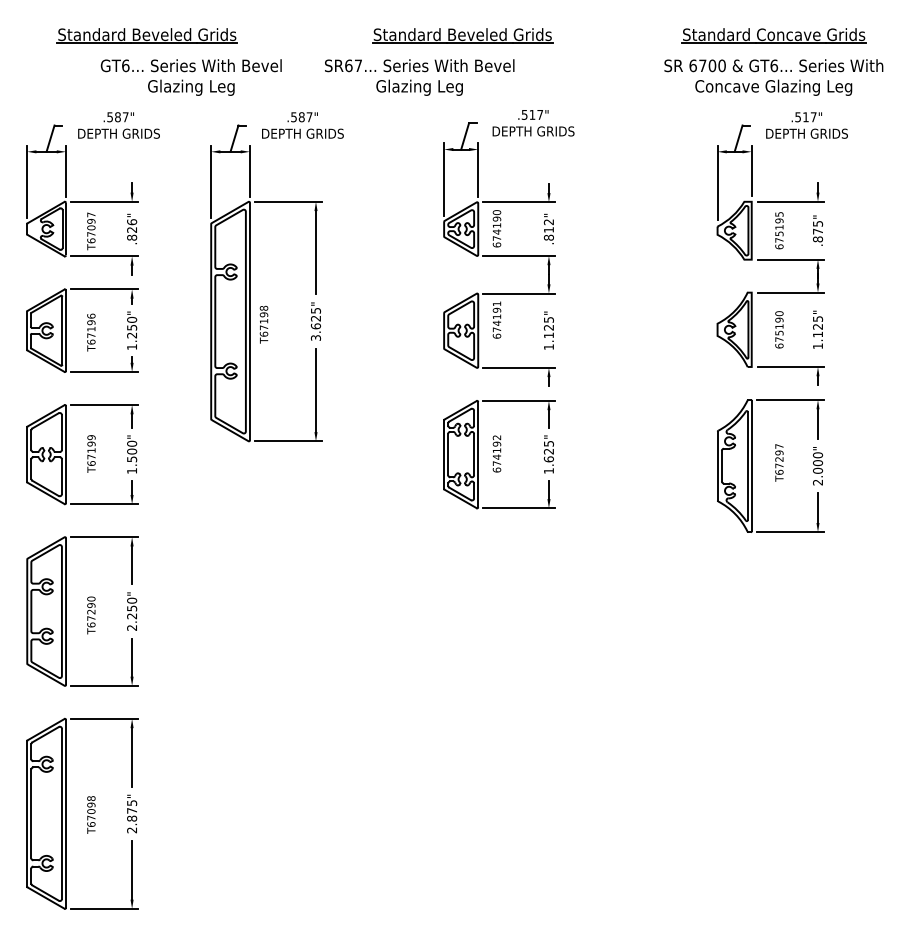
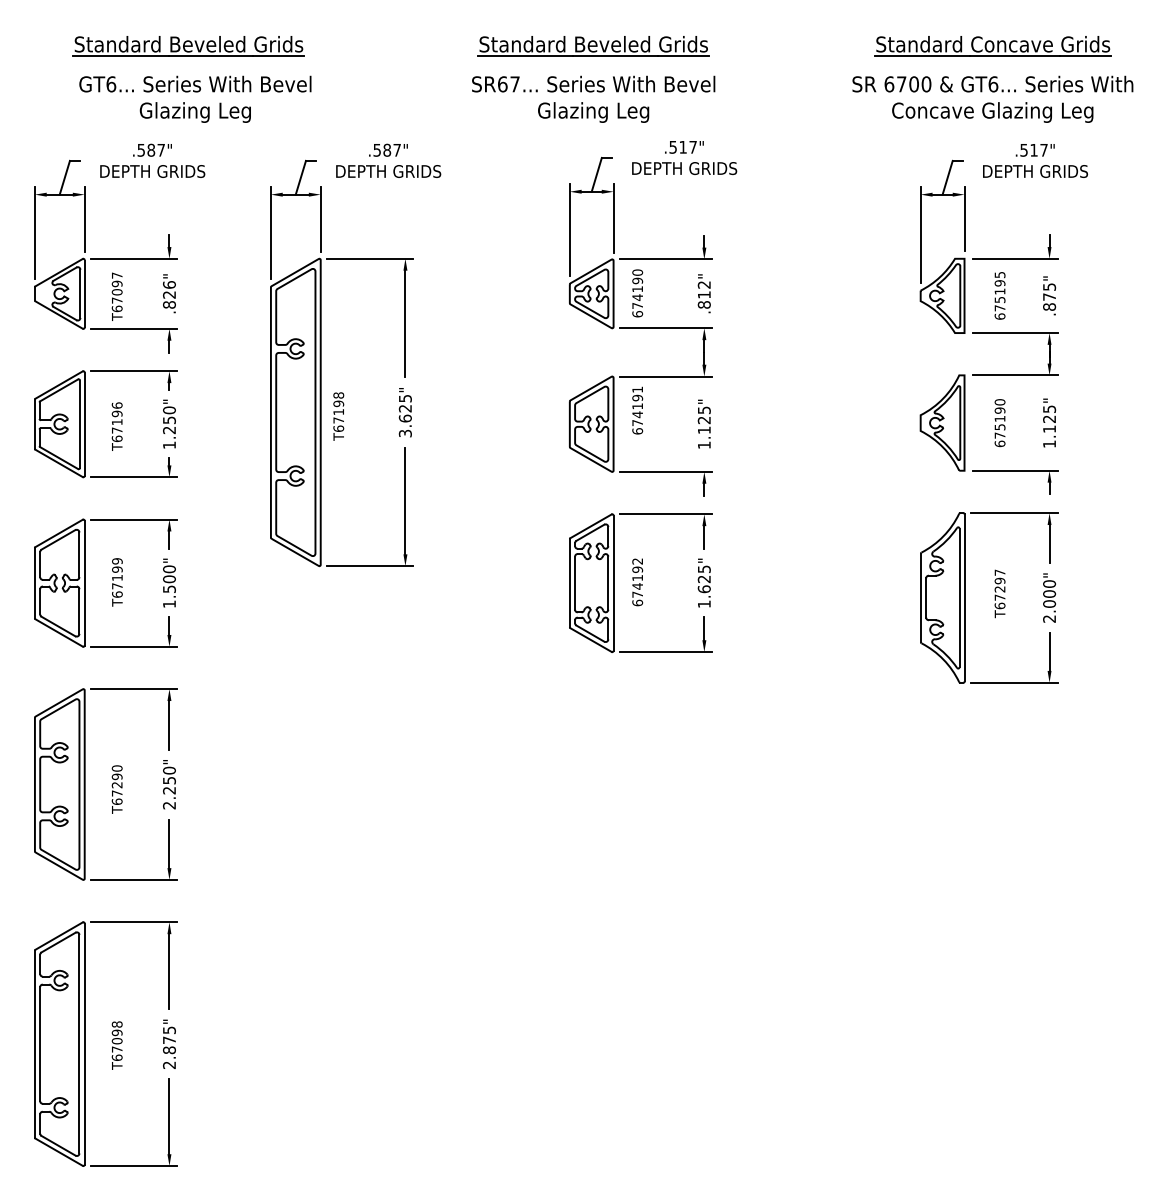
text: (190, 77) -> (194, 99), moved
text: (419, 77) -> (593, 99), moved

